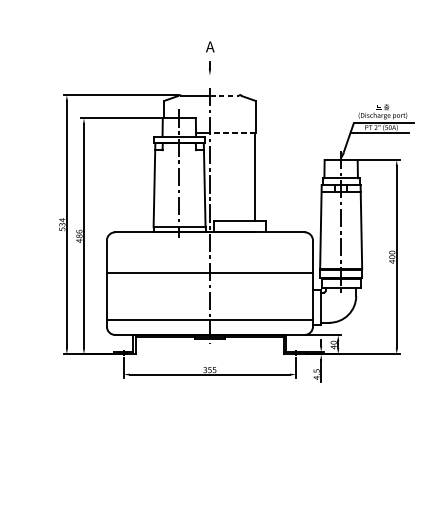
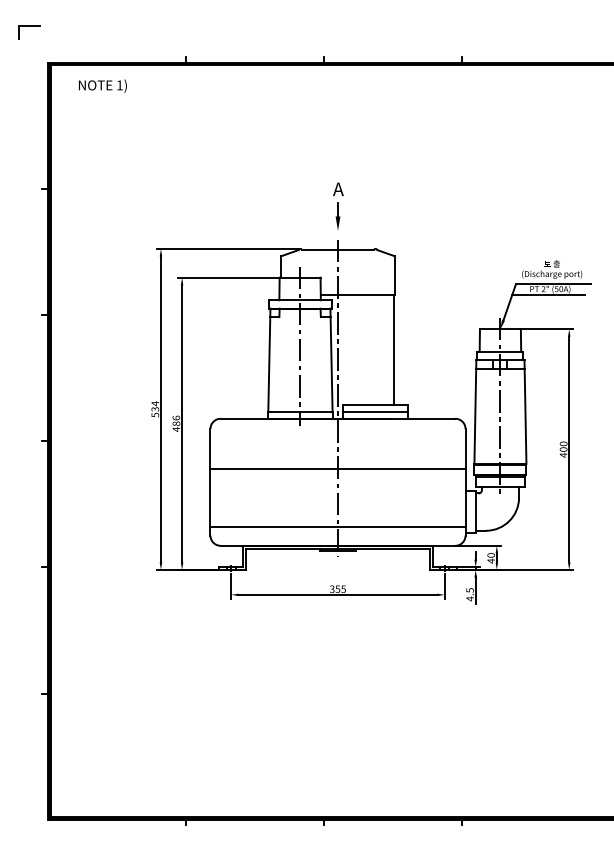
part: (209, 68) -> (337, 215), size x1.67
line: (224, 96) -> (355, 250), dashed -> solid
line: (232, 132) -> (365, 295), dashed -> solid
line: (240, 227) -> (375, 412), added

